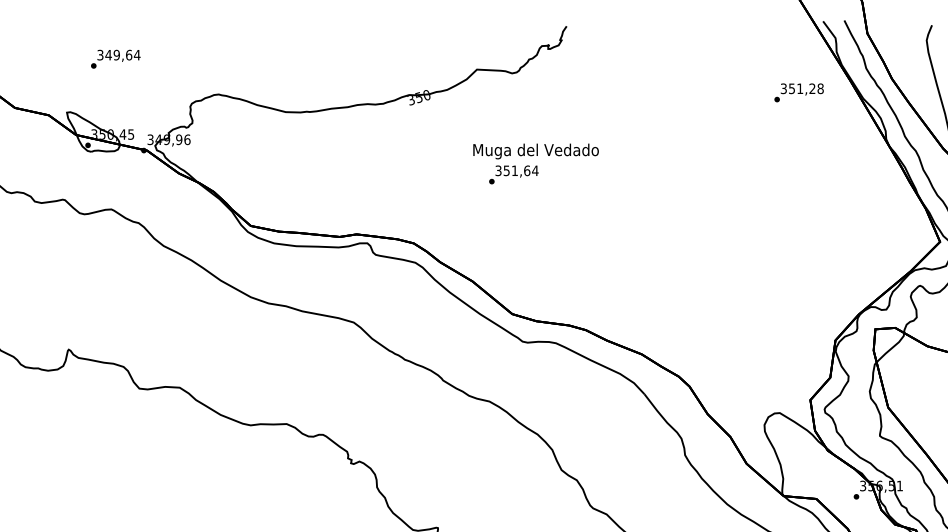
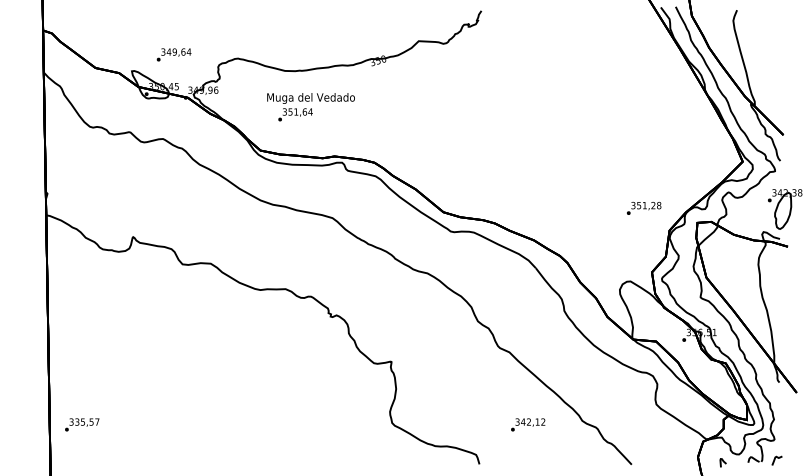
text: (114, 58) -> (173, 54), moved
text: (799, 91) -> (644, 207), moved
text: (535, 164) -> (310, 107), moved

